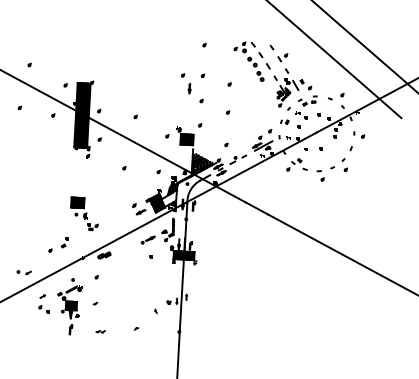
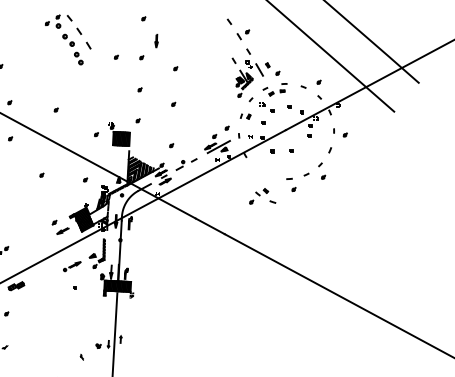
part: (251, 61) -> (67, 39), moved
part: (189, 88) -> (156, 40), moved
part: (296, 164) -> (261, 195), moved

